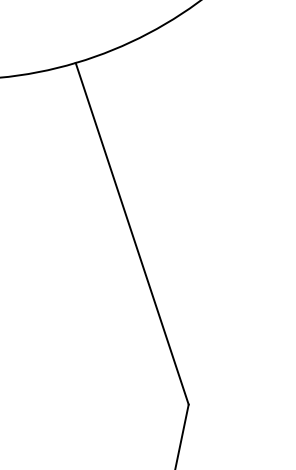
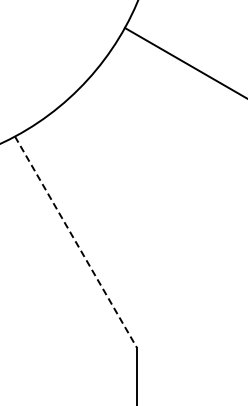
line: (132, 234) -> (76, 242), solid -> dashed

